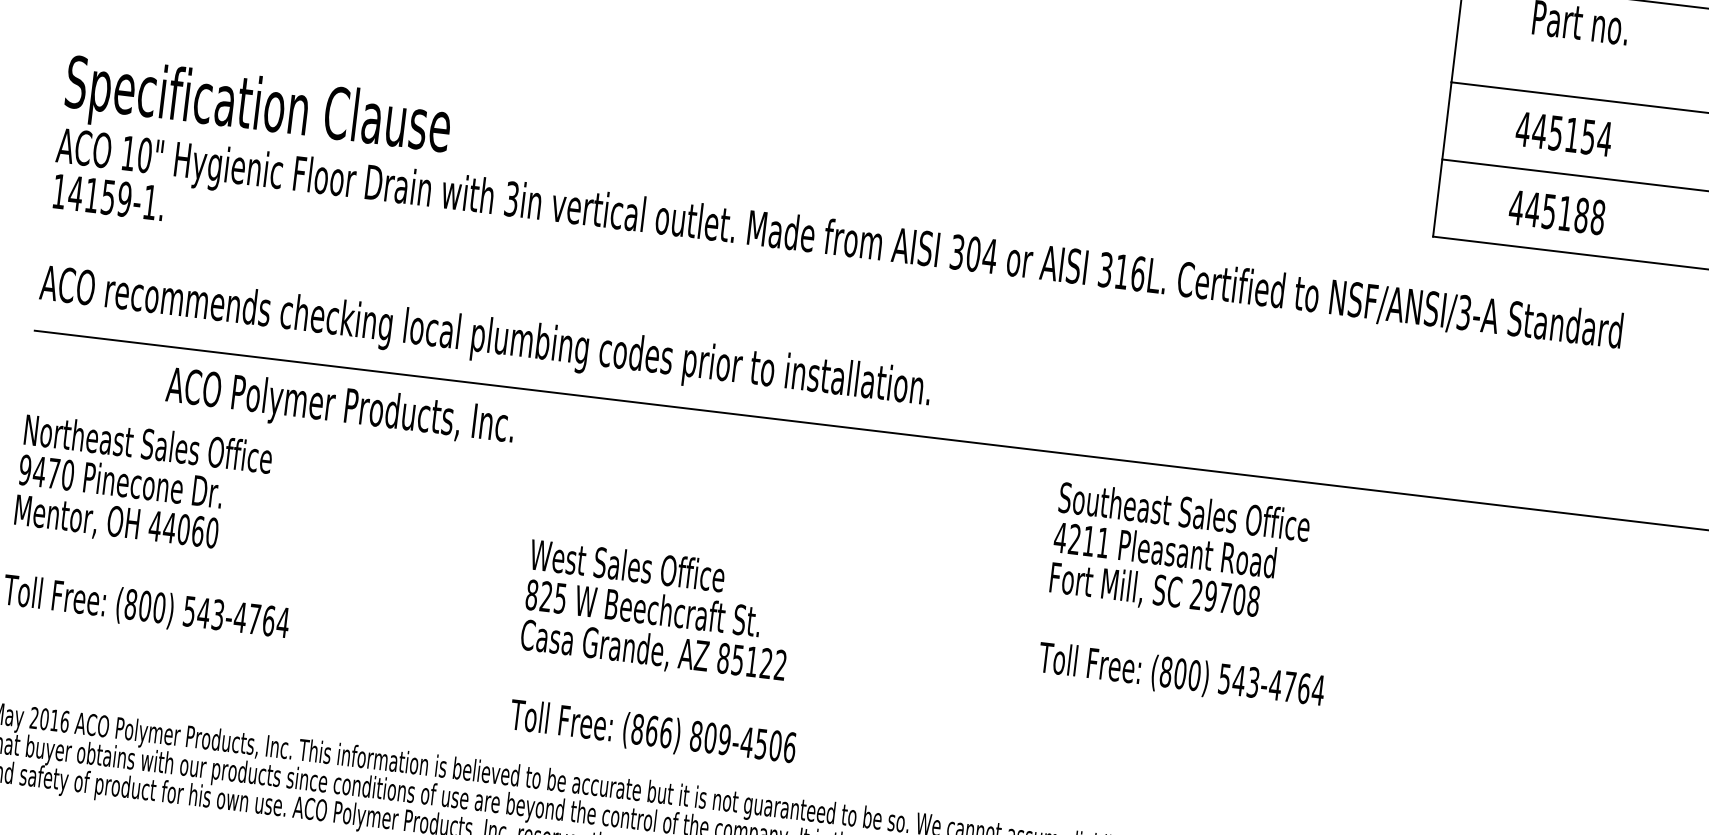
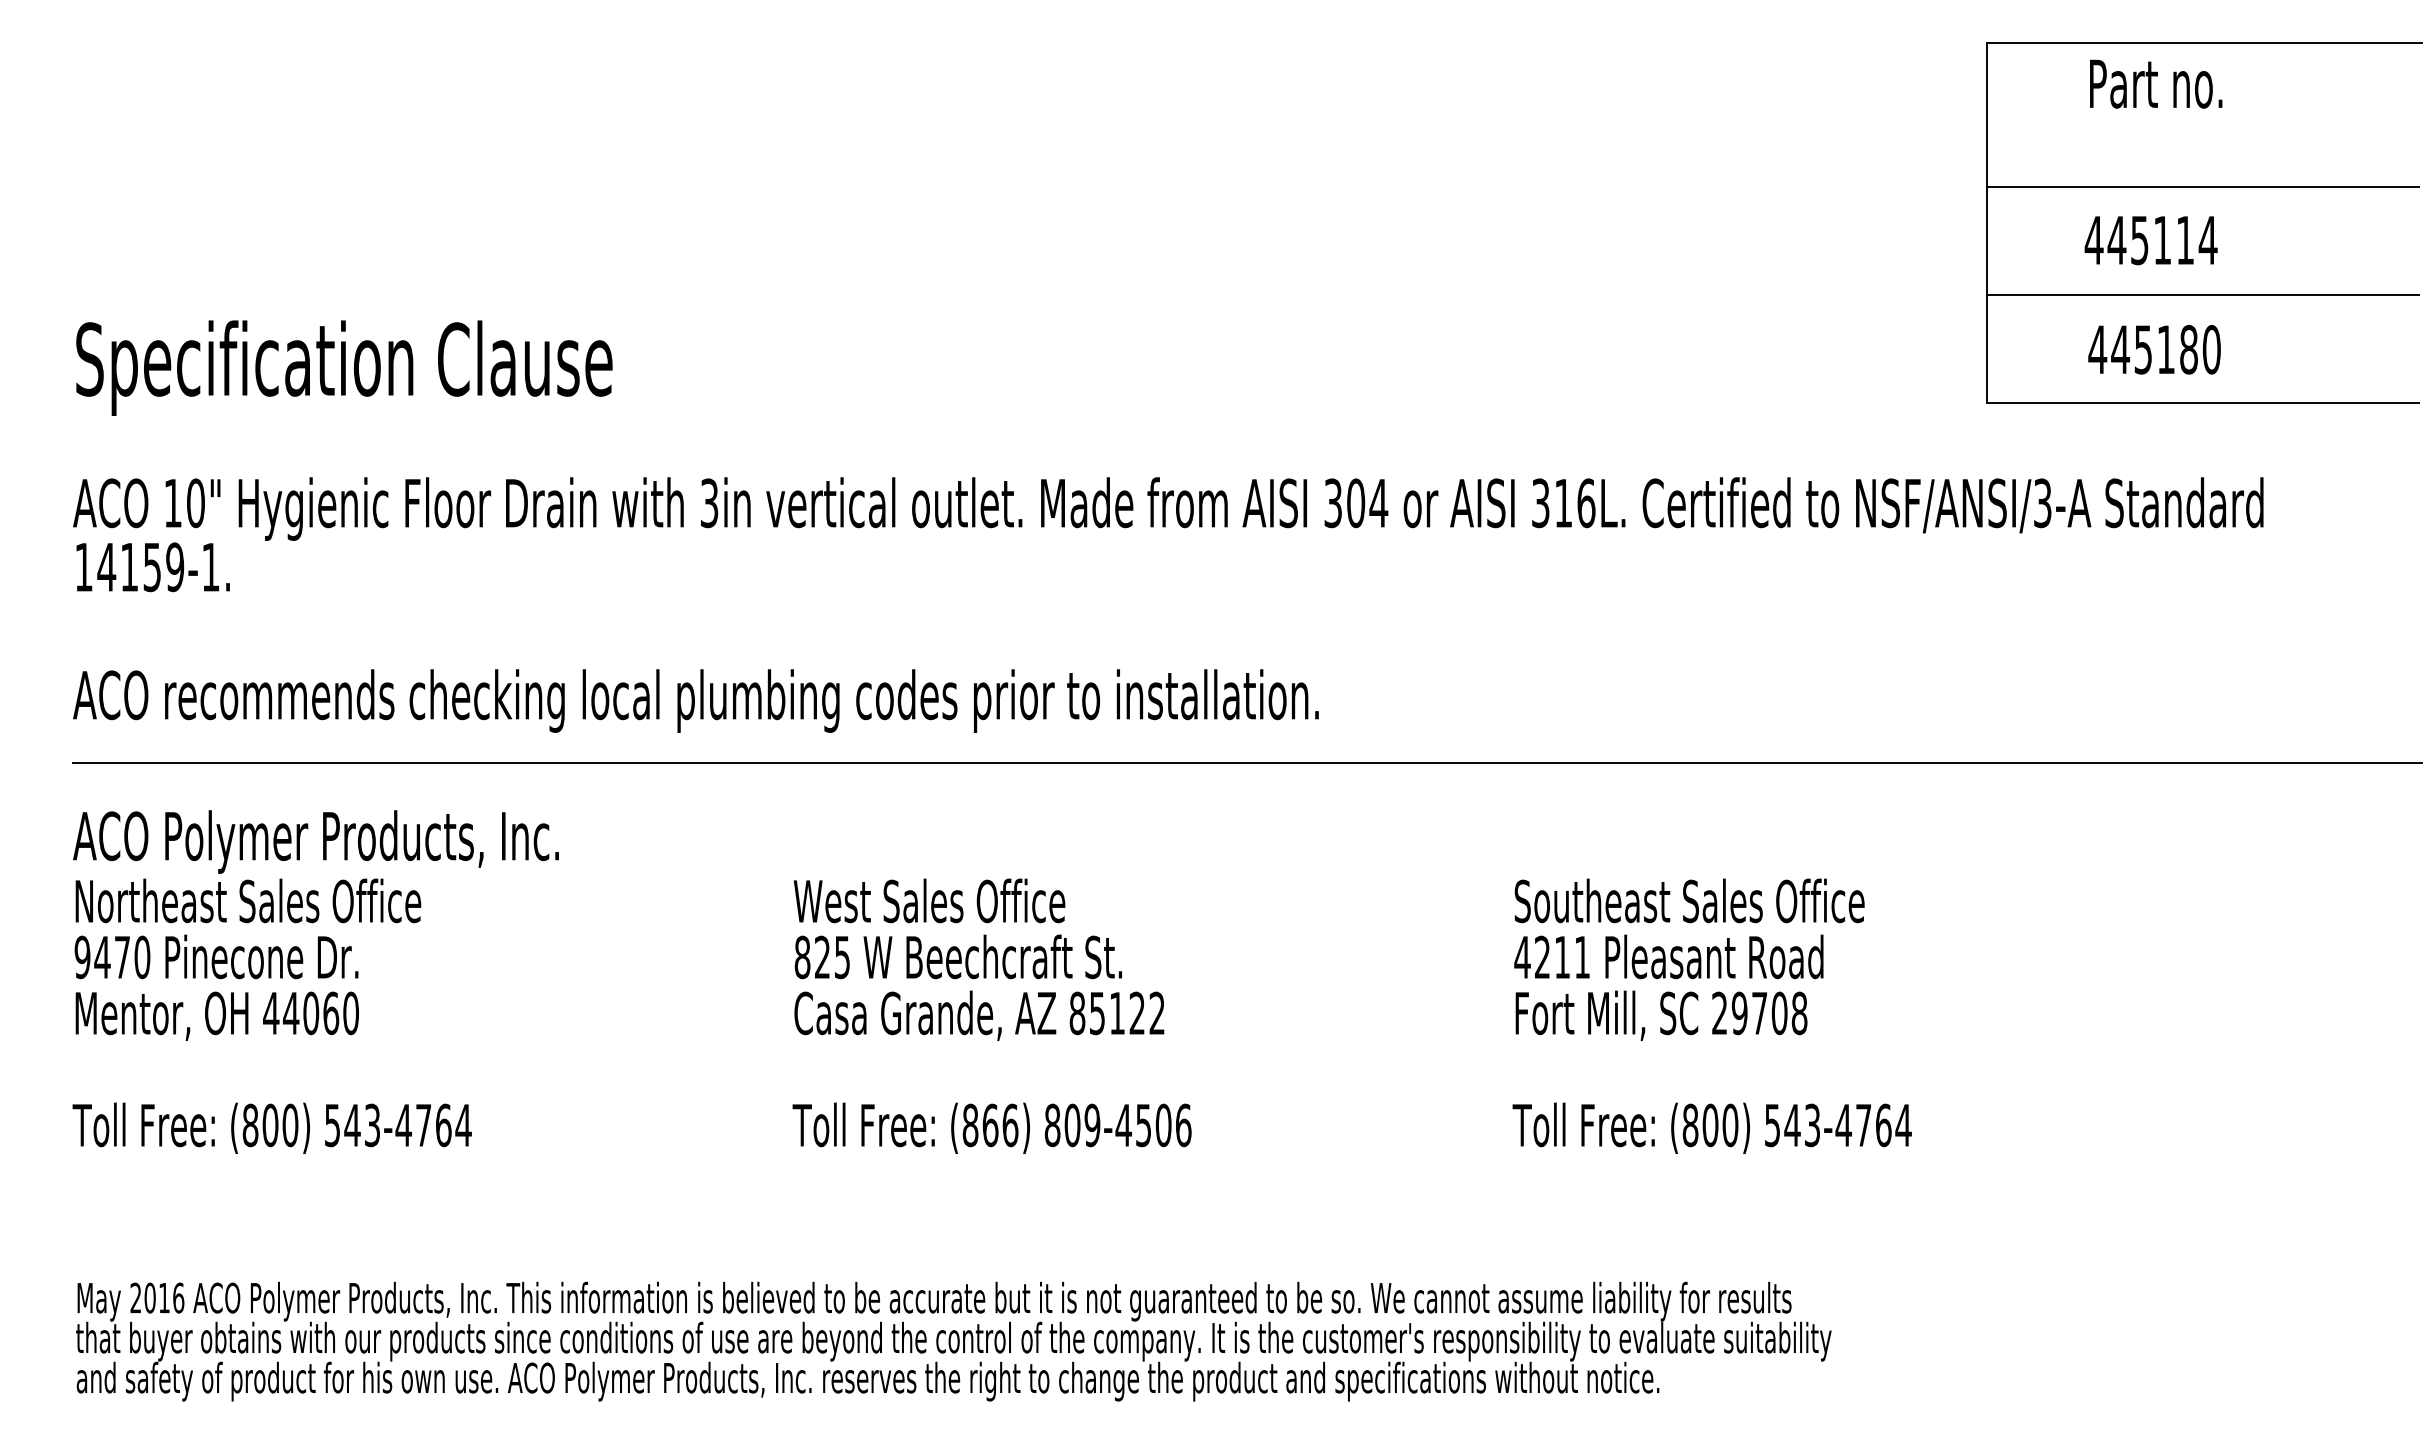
text: (258, 109) -> (344, 367), moved
text: (1587, 137) -> (2184, 240), 445154 -> 445114
text: (1597, 217) -> (2211, 349), 445188 -> 445180
text: (339, 408) -> (315, 841), moved
text: (1190, 595) -> (1711, 1015), moved
text: (662, 652) -> (991, 1015), moved

